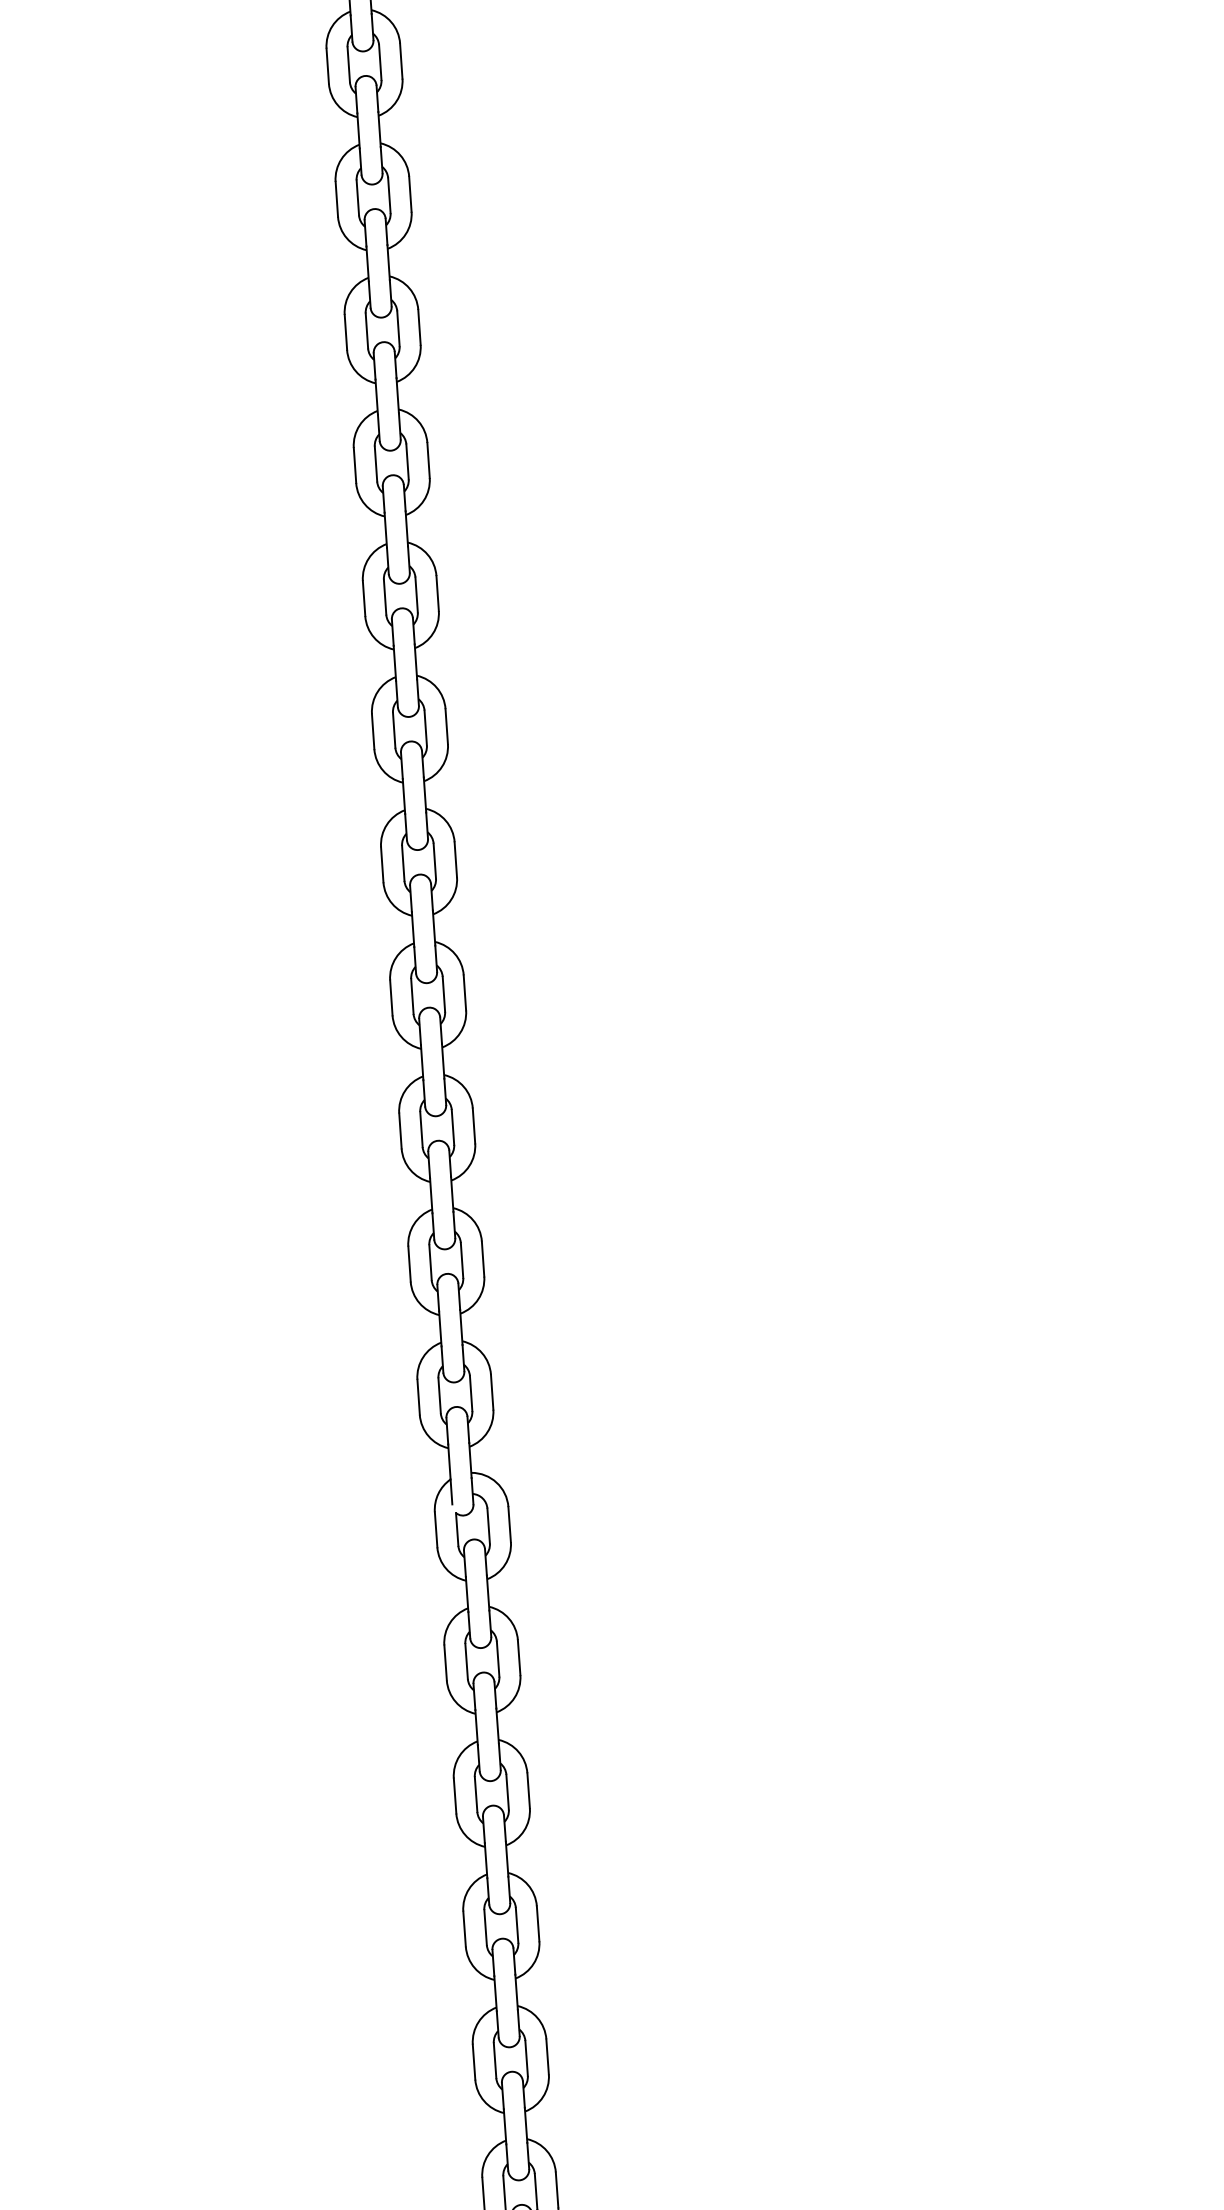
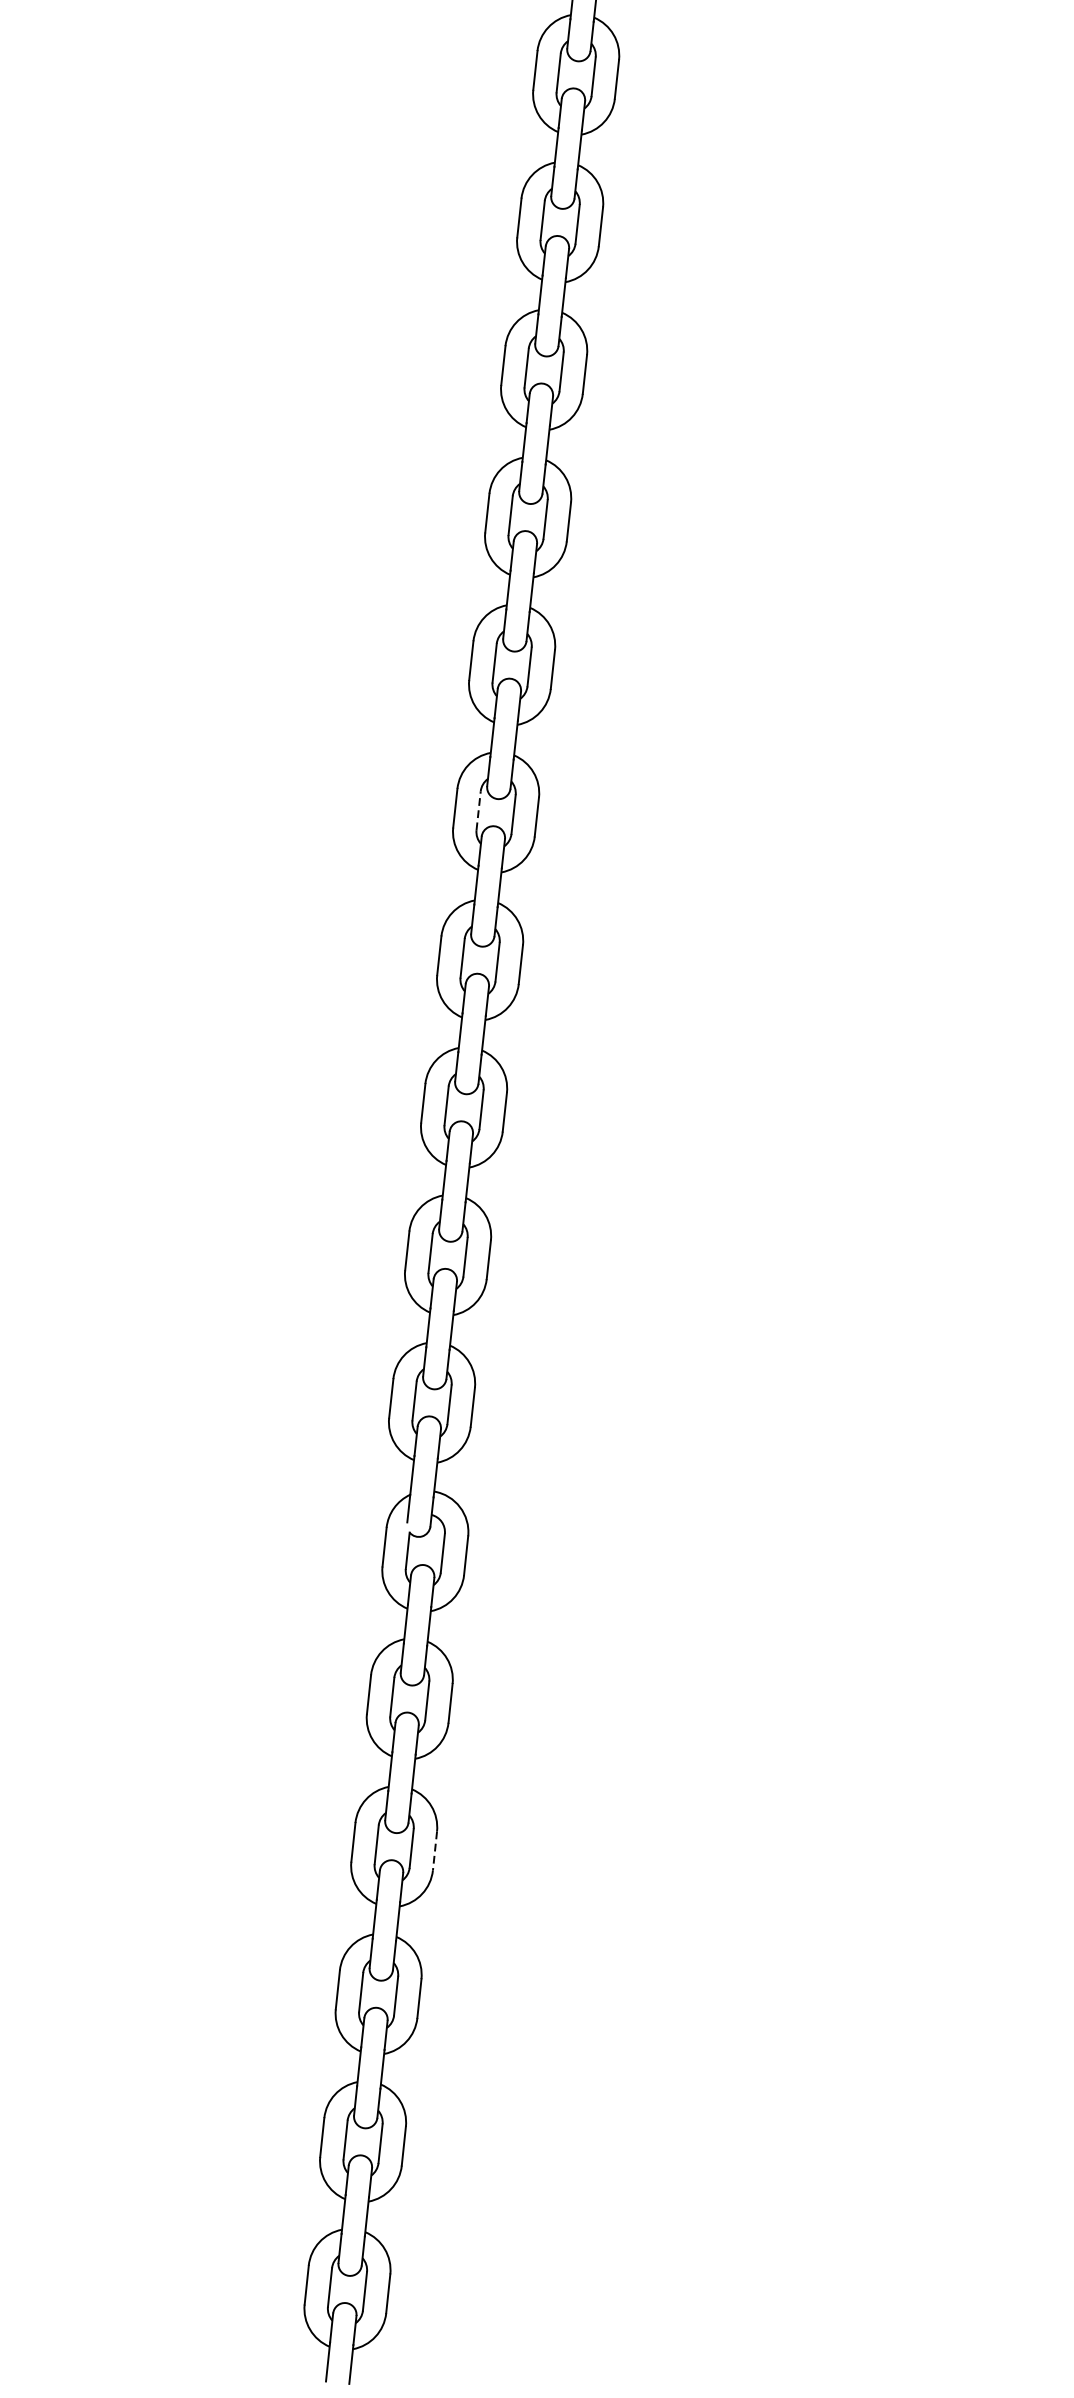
line: (403, 863) -> (478, 810), solid -> dashed
line: (528, 1790) -> (434, 1850), solid -> dashed

